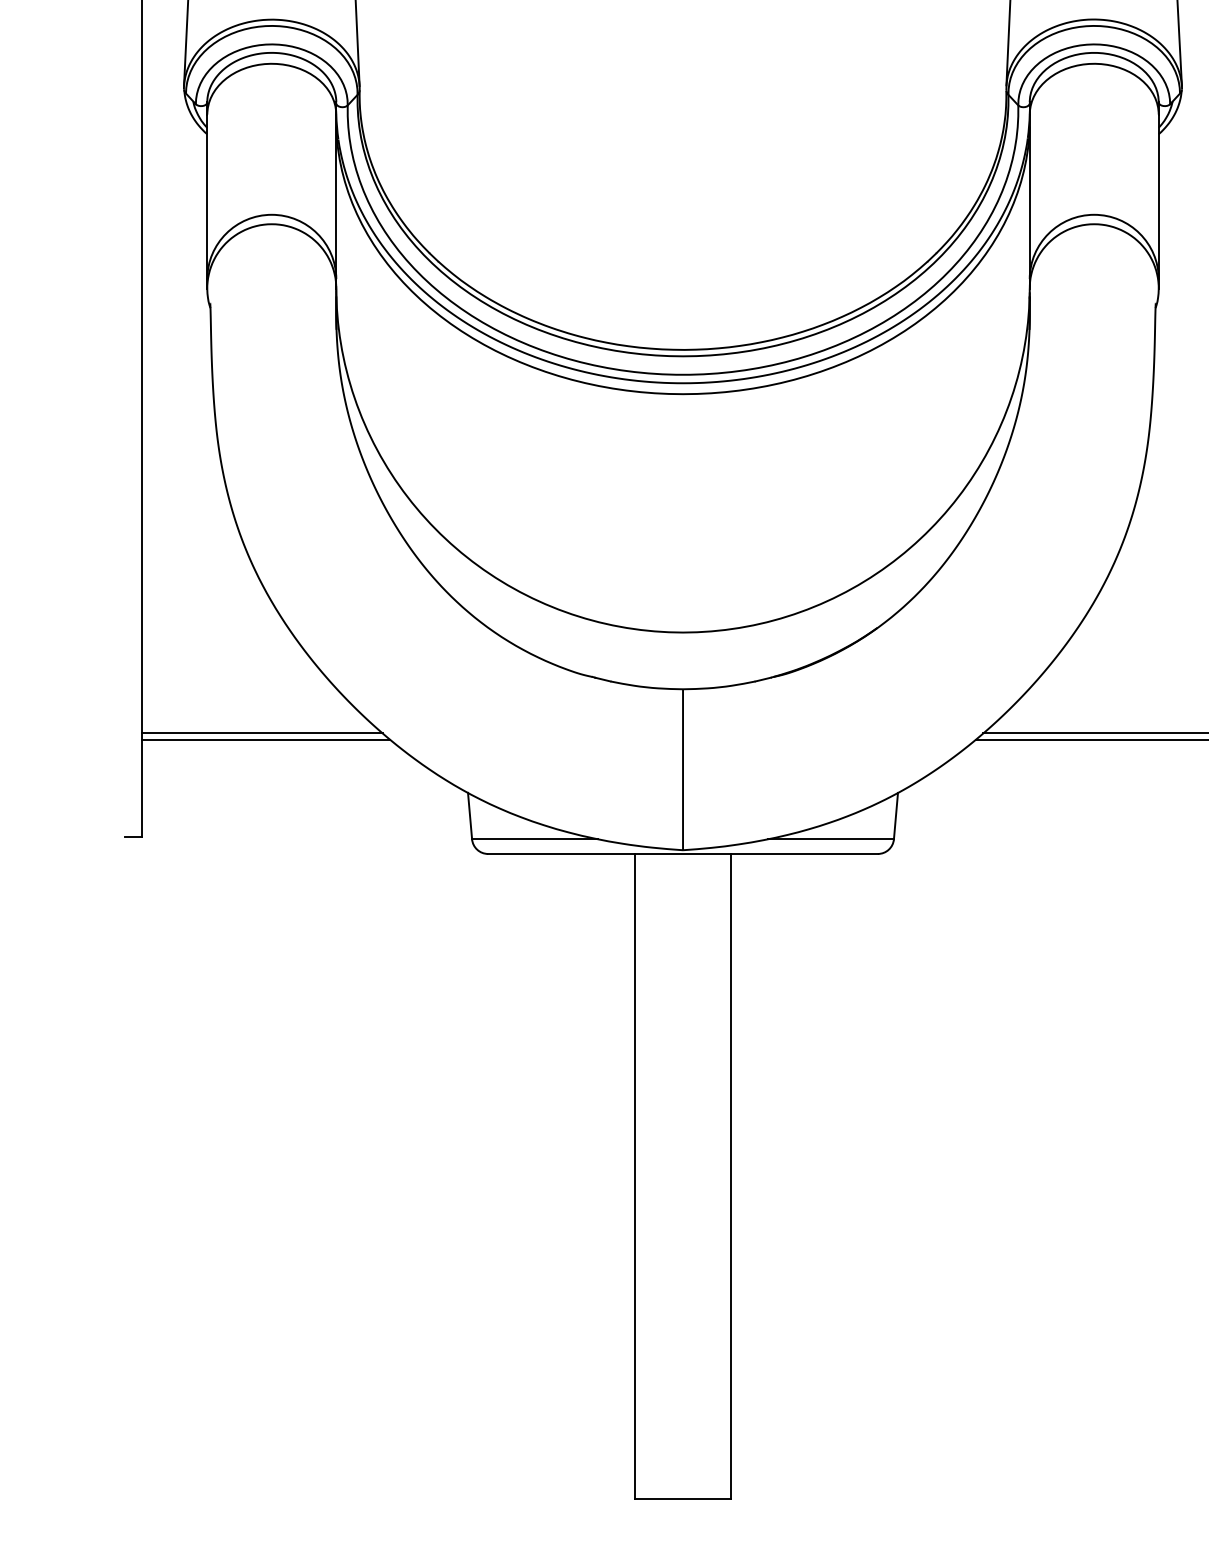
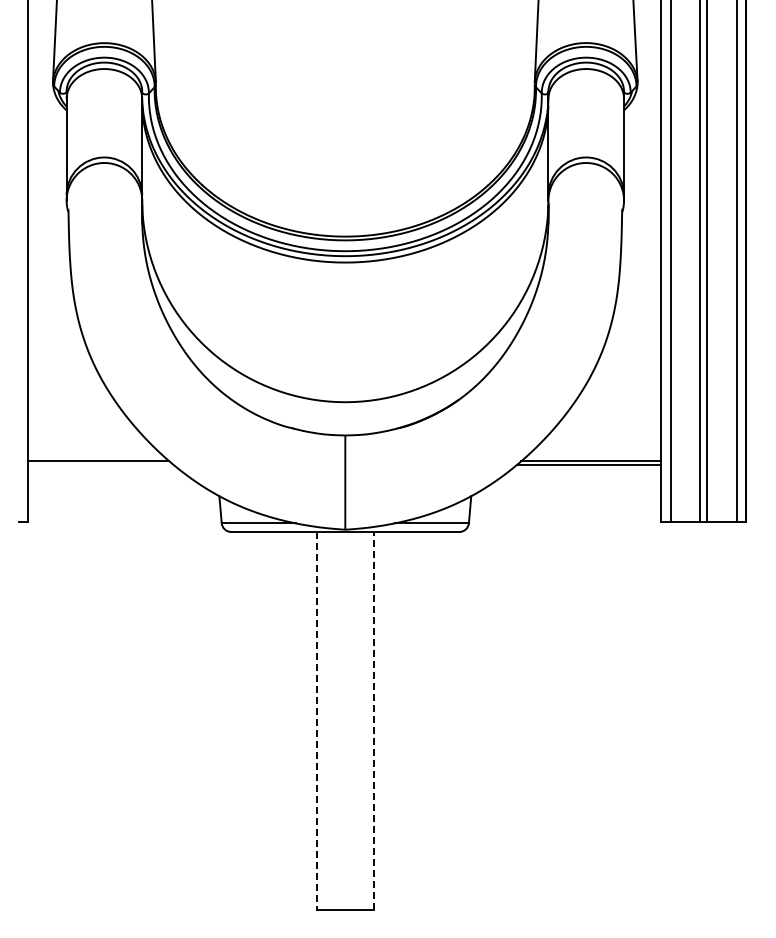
line: (265, 740) -> (100, 465), removed
line: (633, 1175) -> (316, 720), solid -> dashed
line: (731, 1175) -> (373, 720), solid -> dashed

